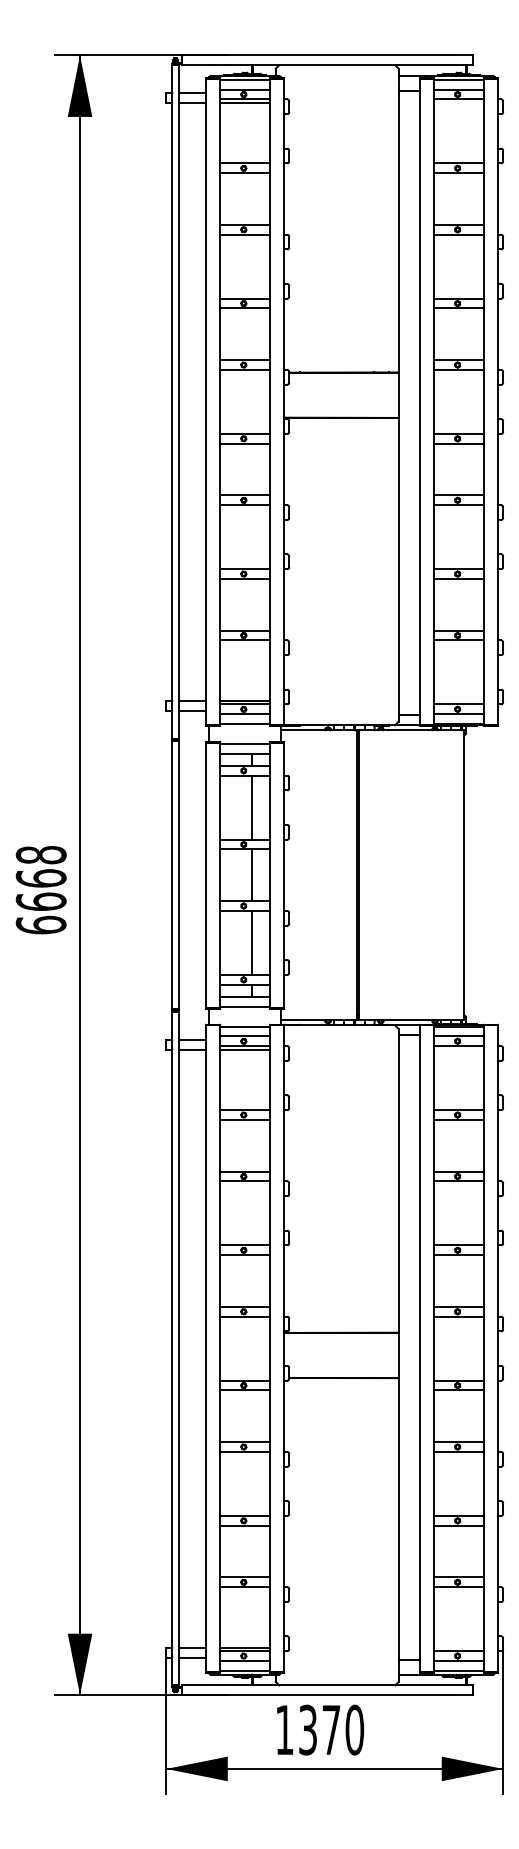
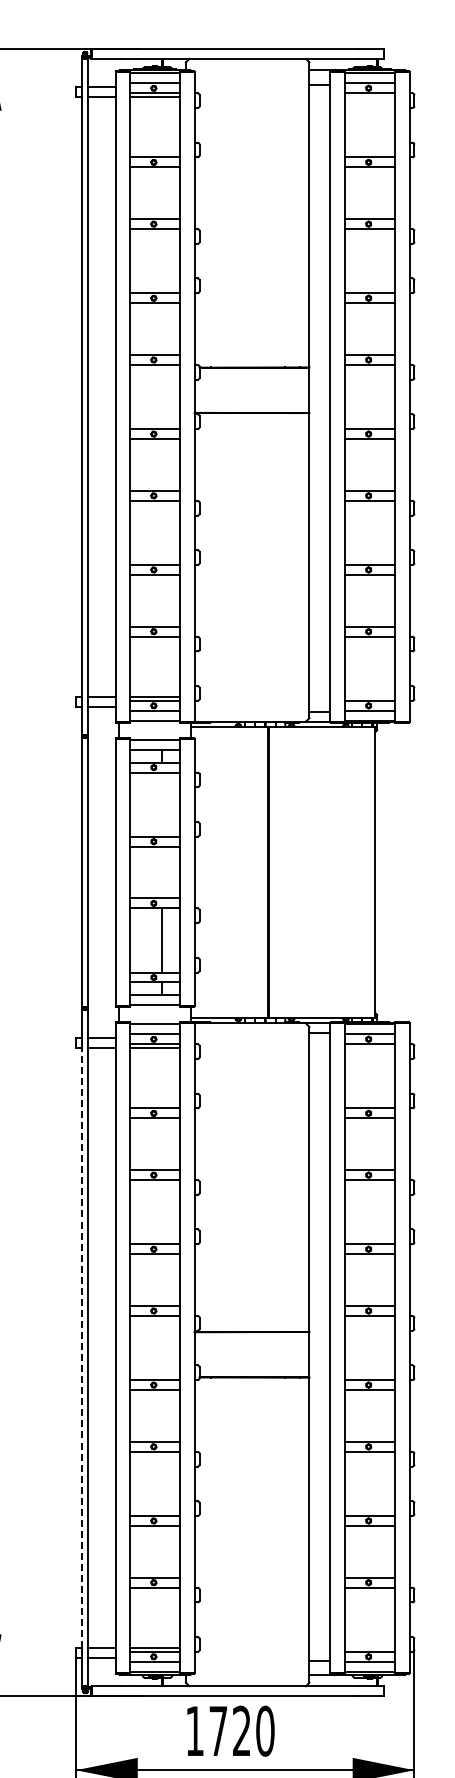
line: (251, 807) -> (161, 804), removed
line: (251, 875) -> (161, 872), removed
line: (172, 1348) -> (82, 1347), solid -> dashed
text: (319, 1729) -> (229, 1730), 1370 -> 1720

